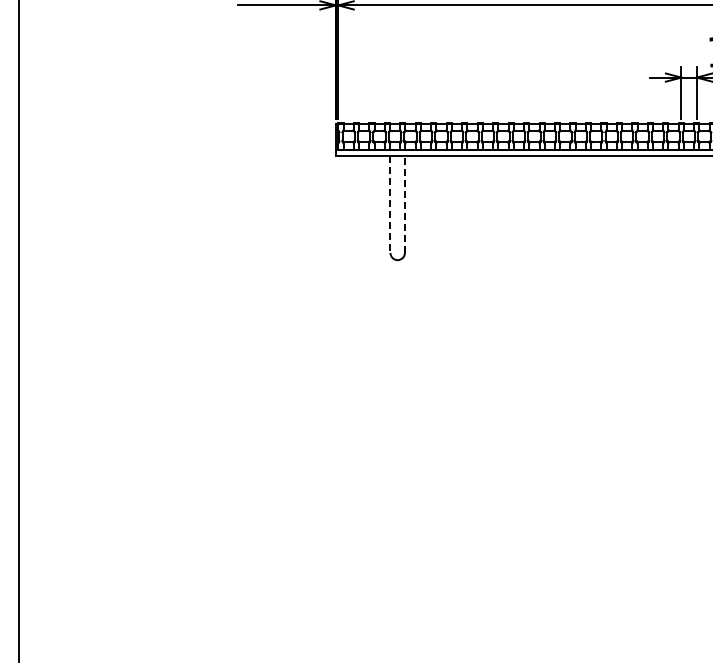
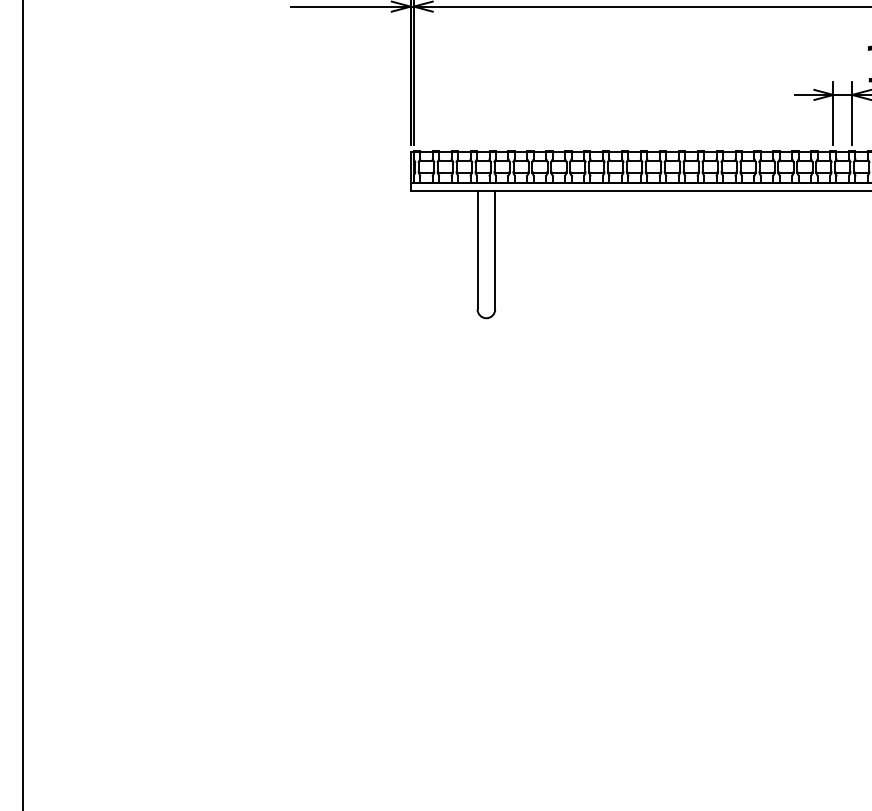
line: (404, 203) -> (494, 248), dashed -> solid
line: (390, 204) -> (477, 250), dashed -> solid

